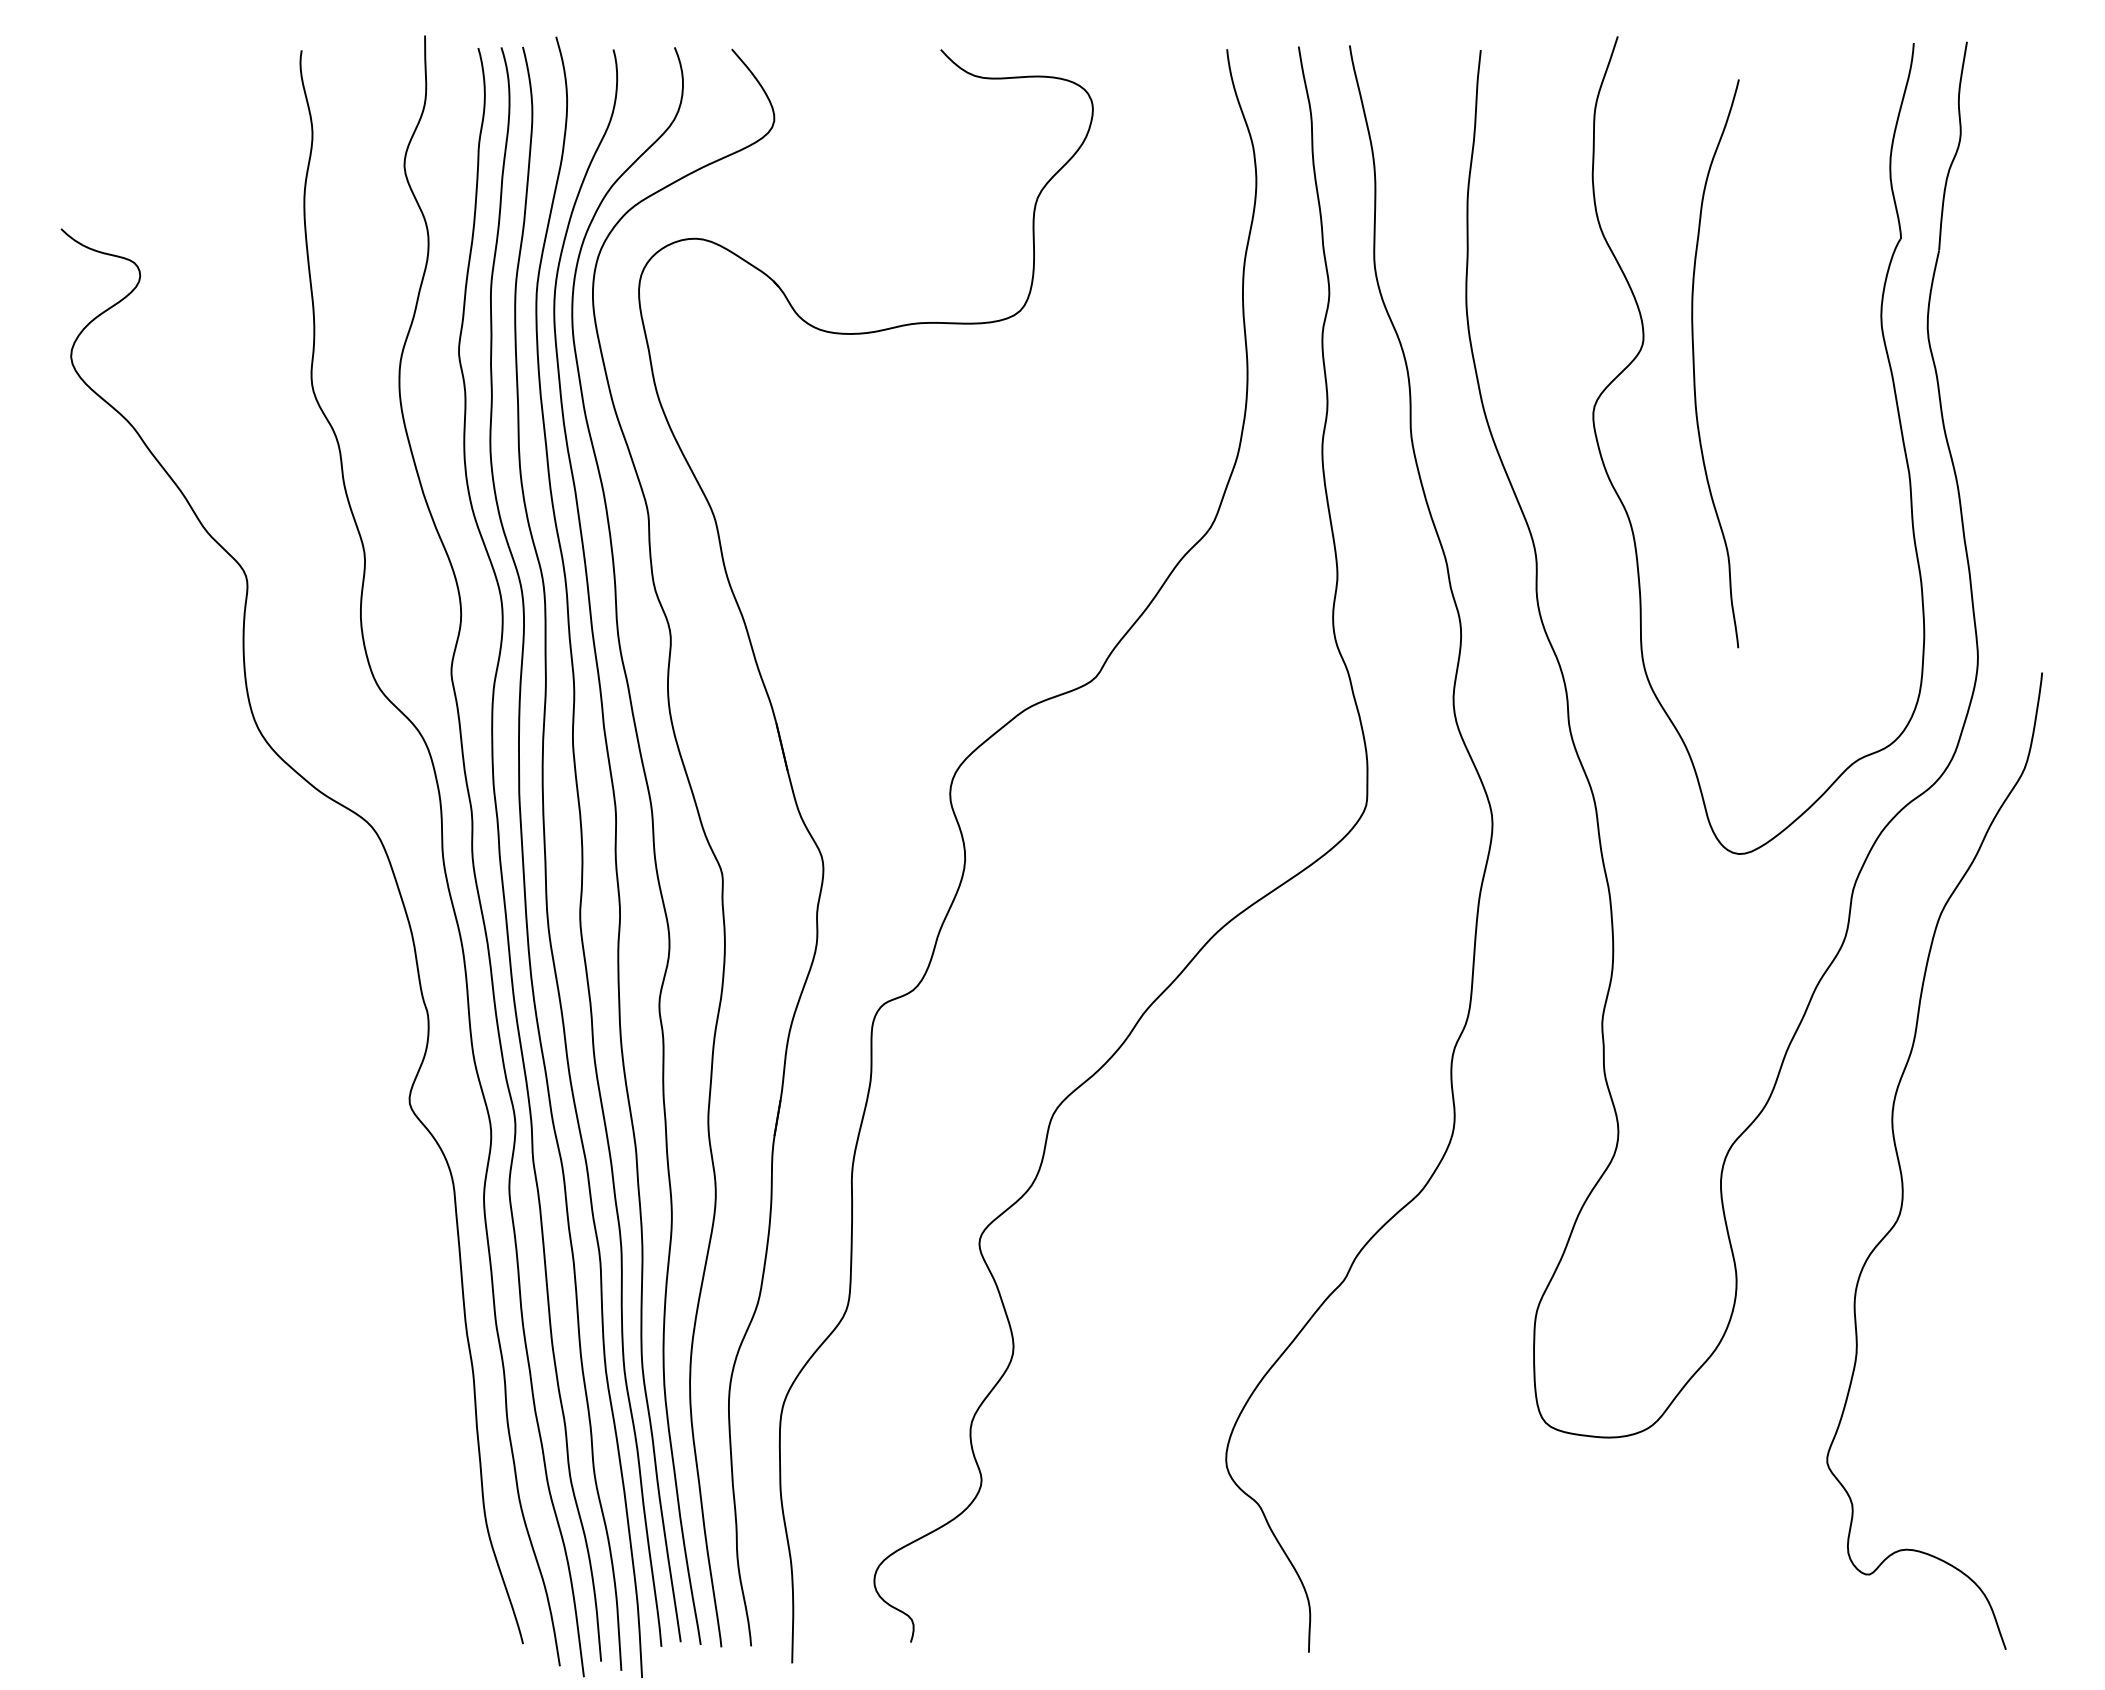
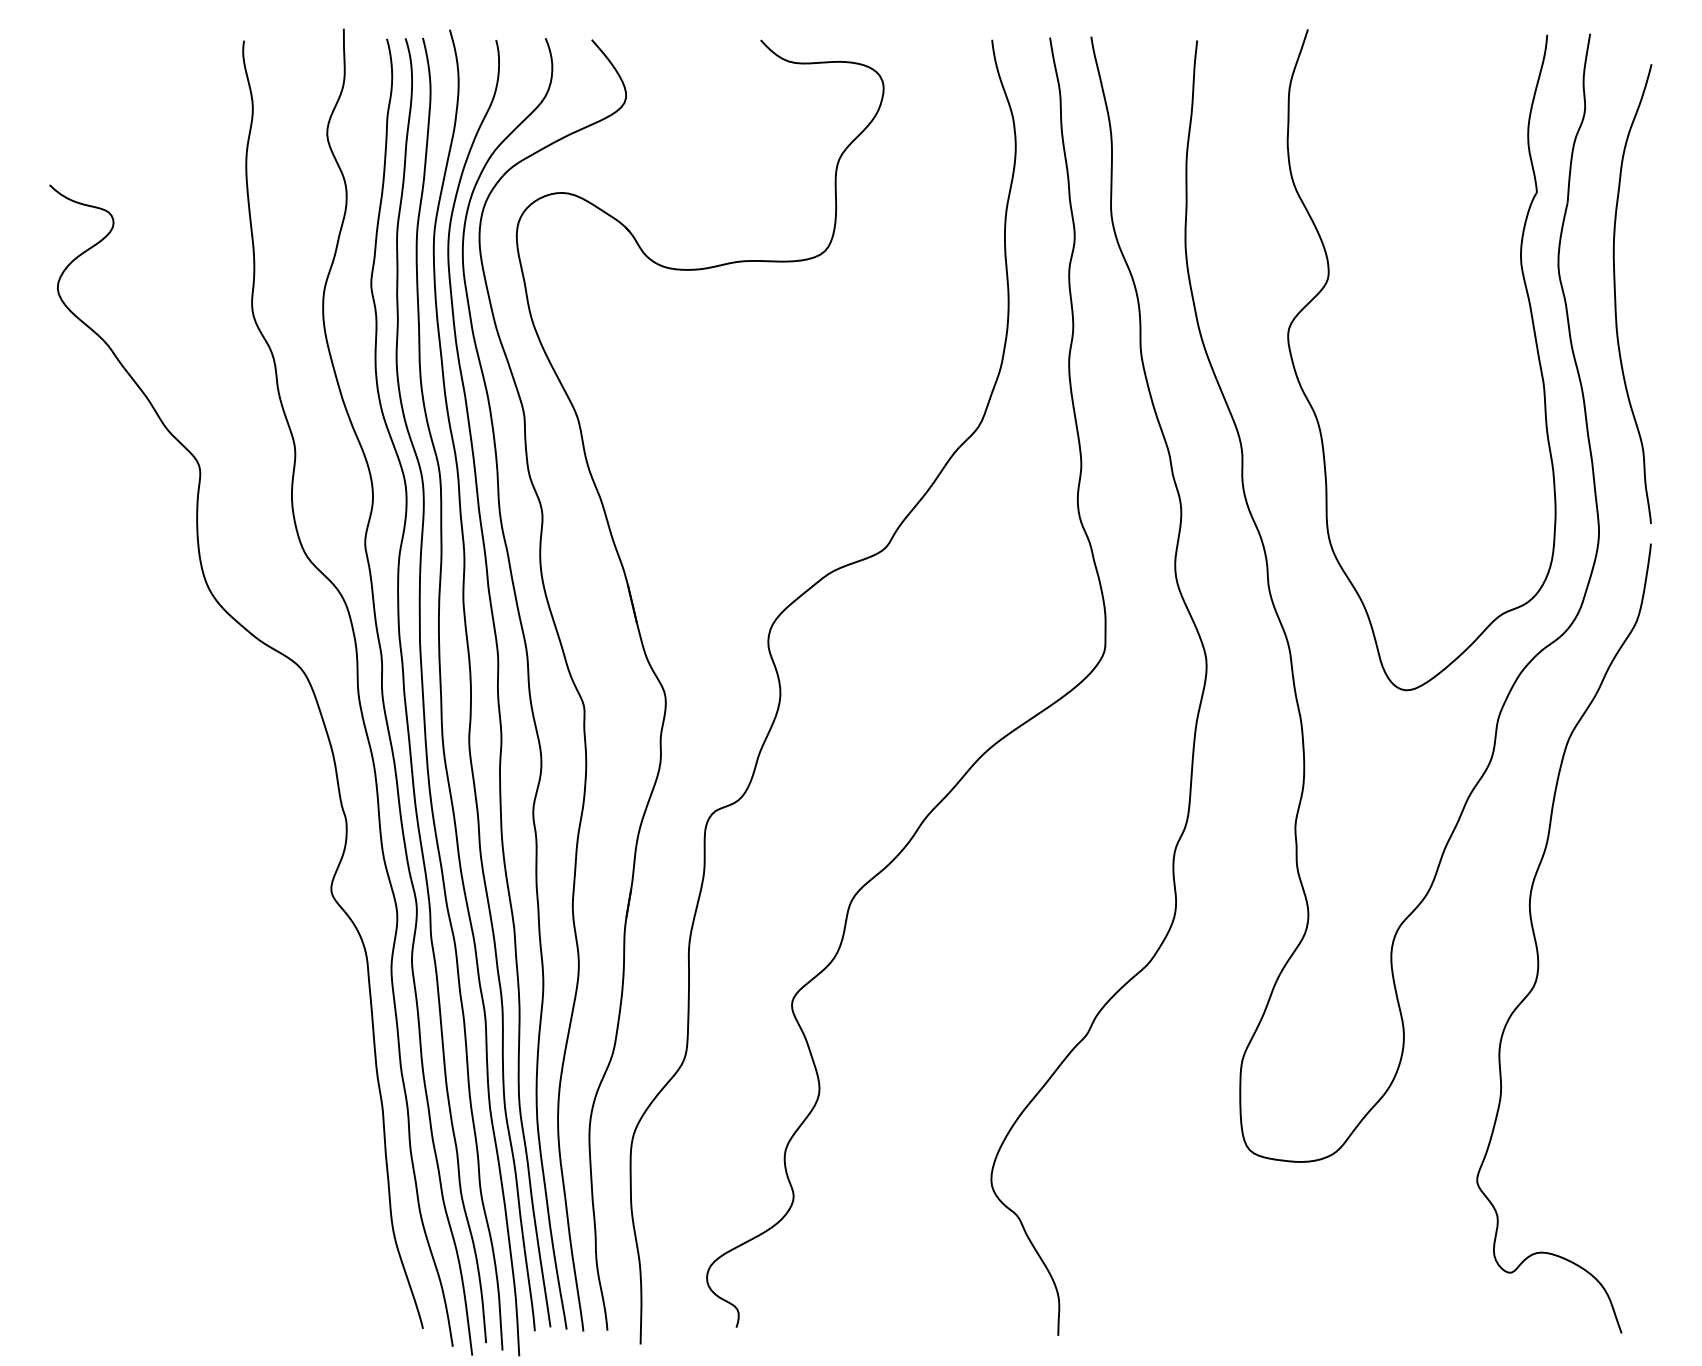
curve: (1694, 363) -> (1615, 293), moved

